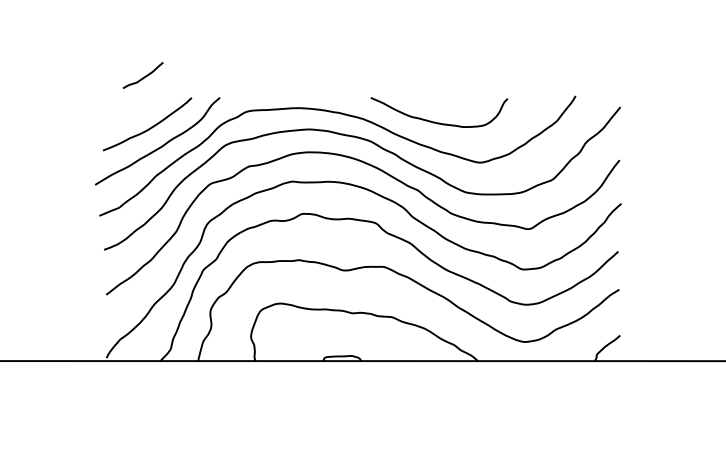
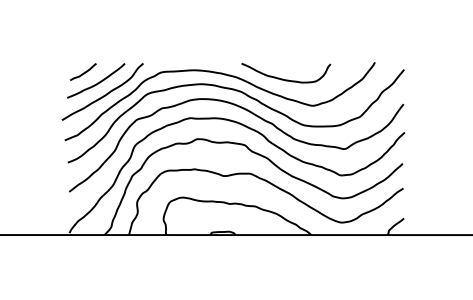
curve: (143, 76) -> (83, 72), moved

